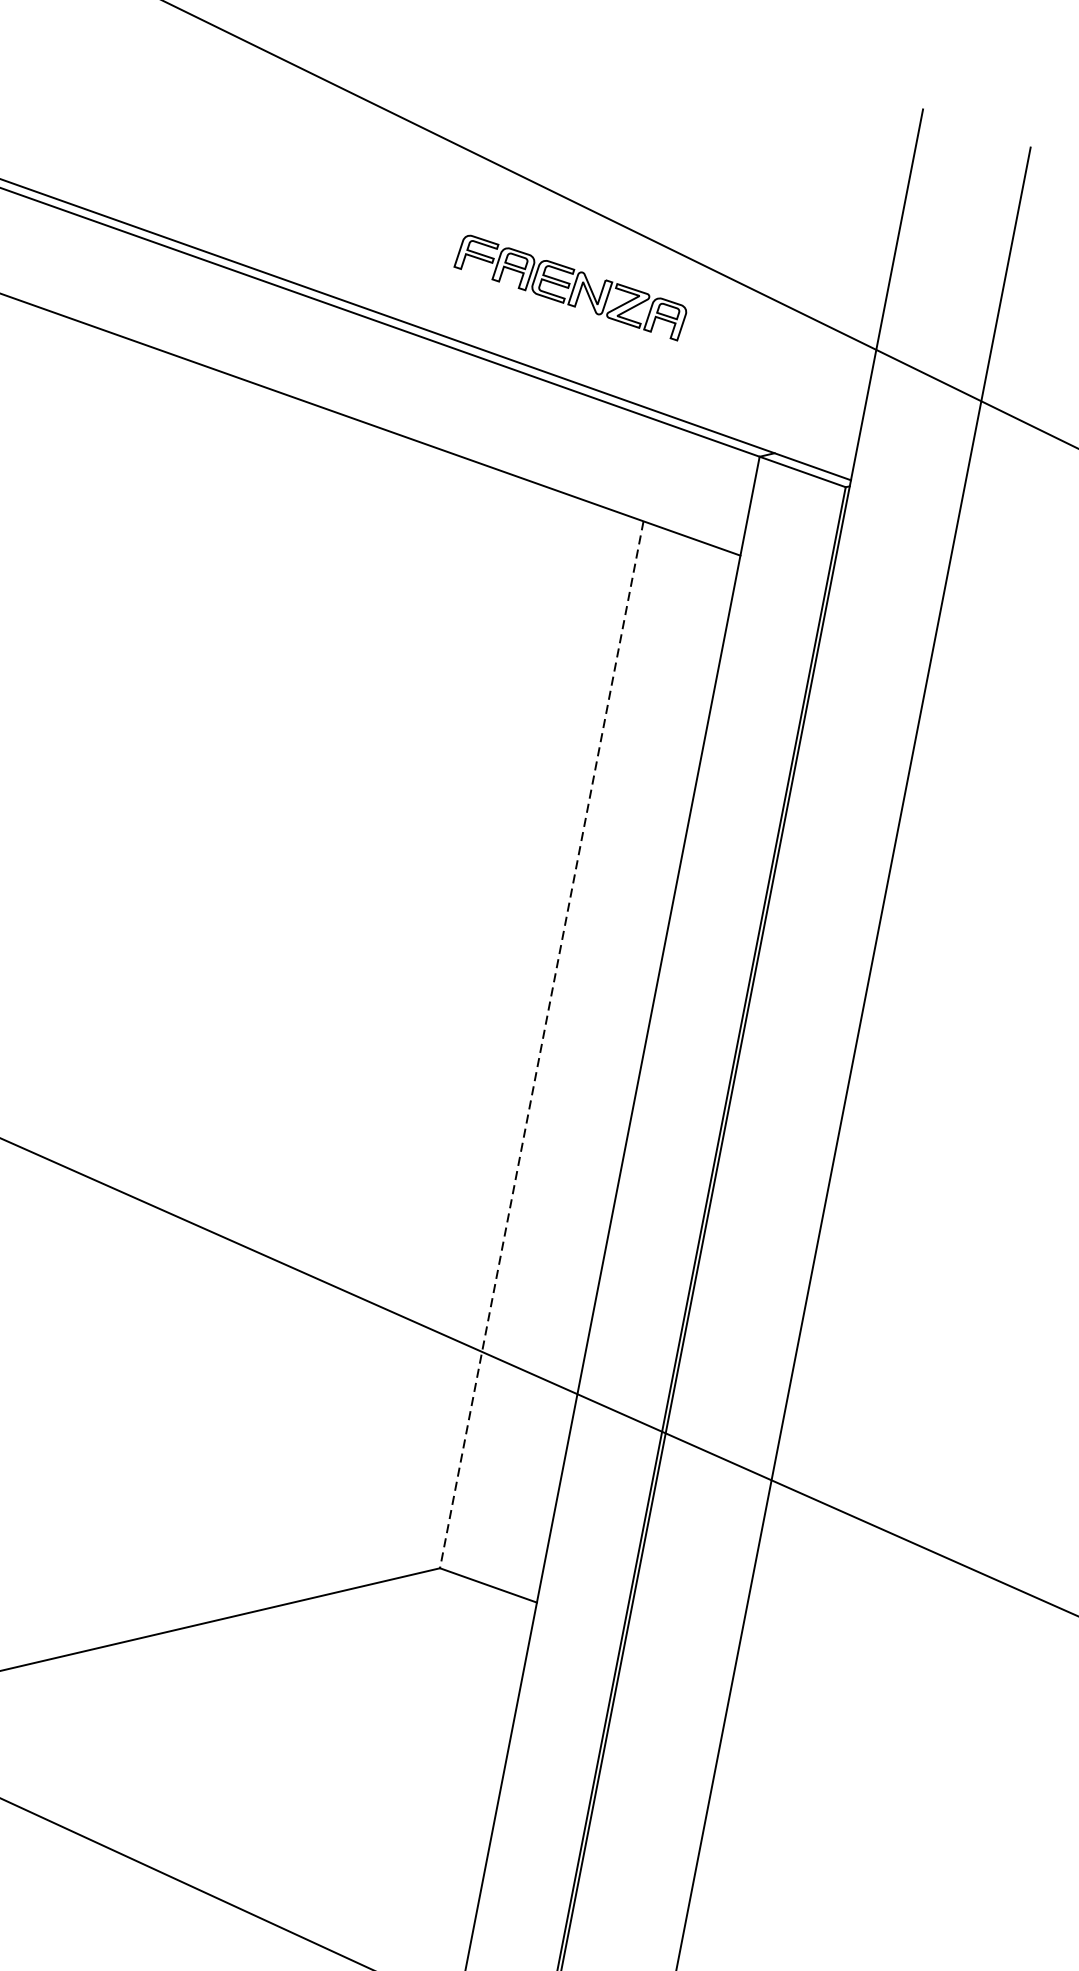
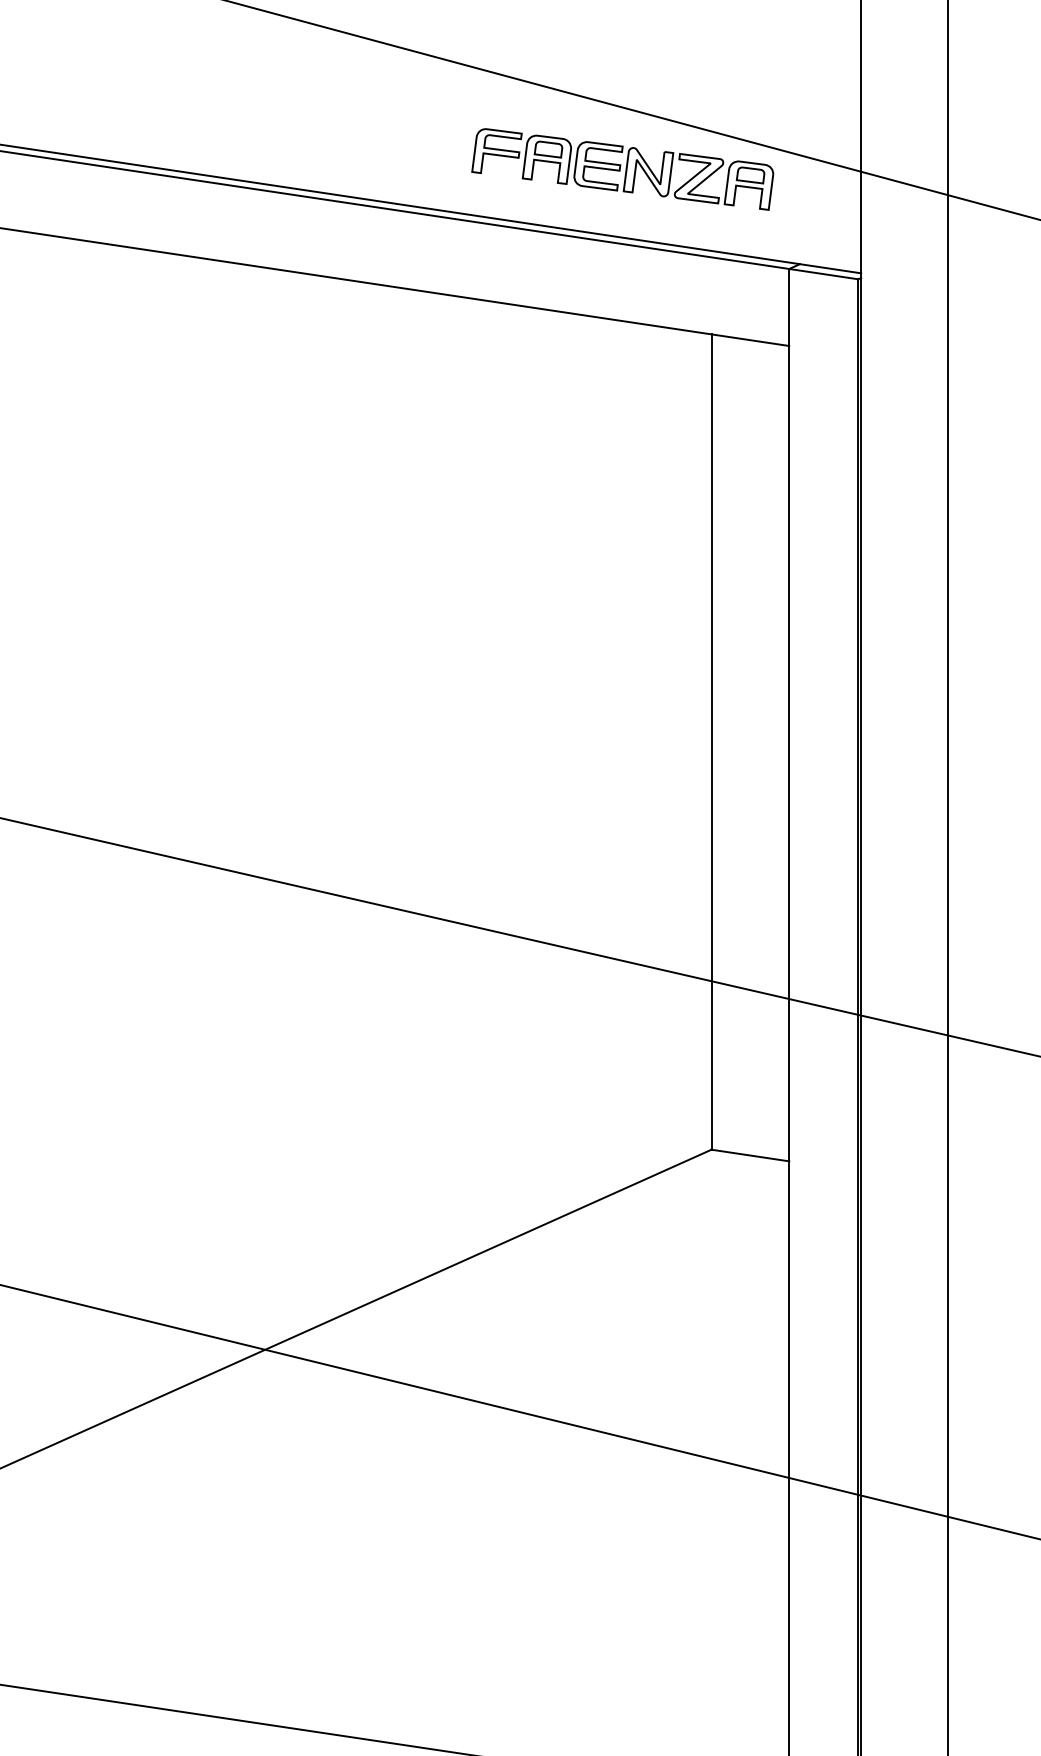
part: (570, 287) -> (622, 169), size x1.67
line: (541, 1045) -> (711, 742), dashed -> solid

